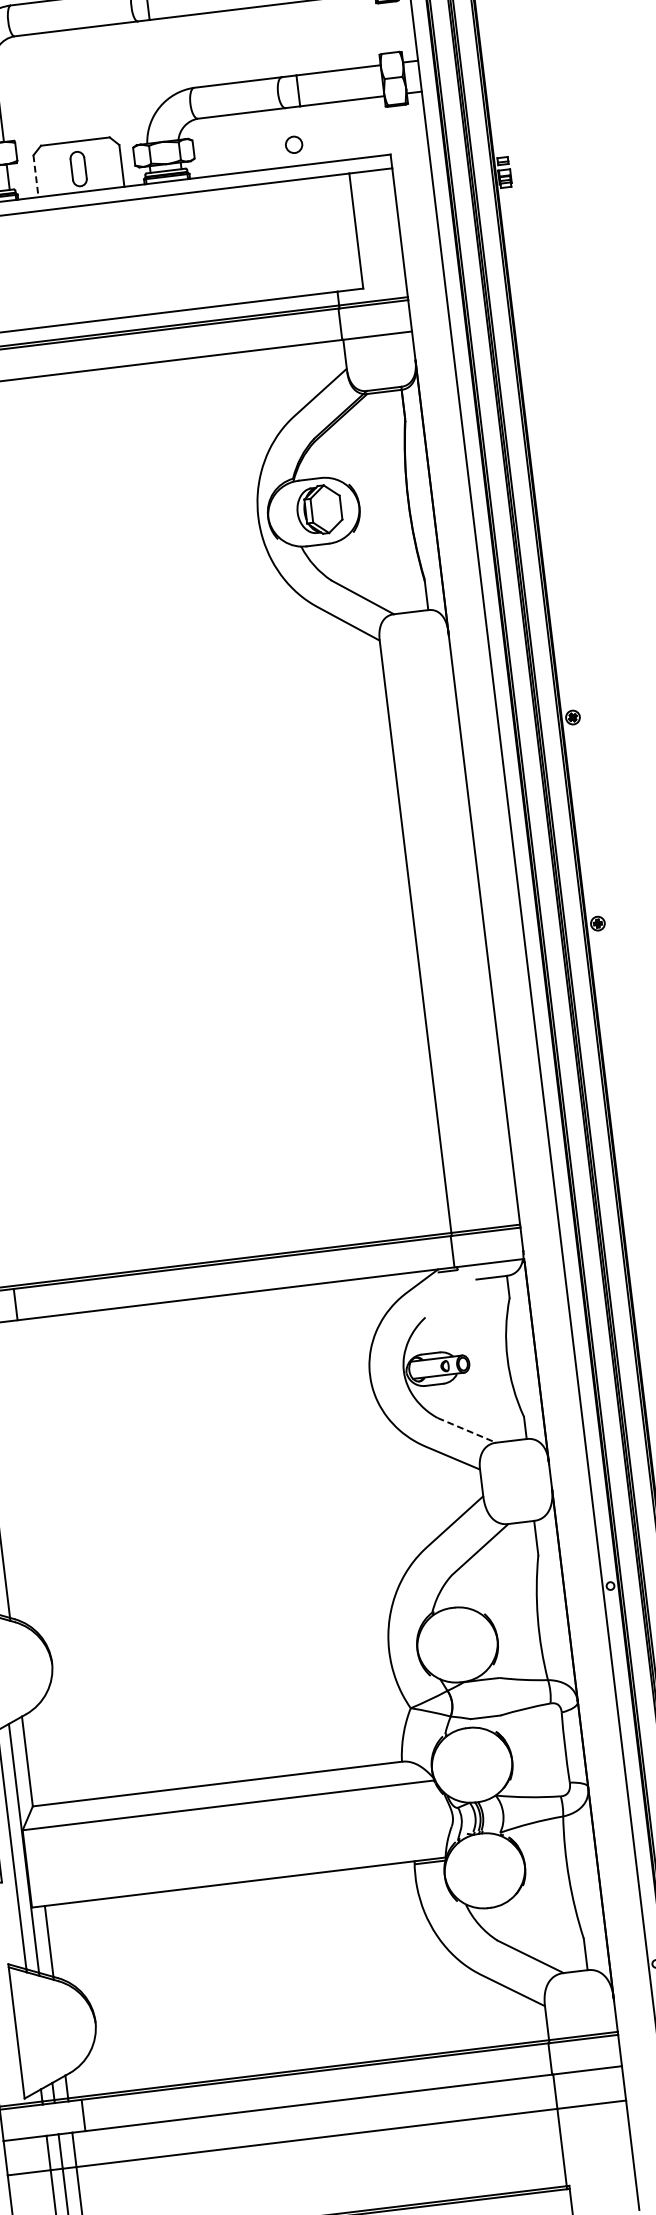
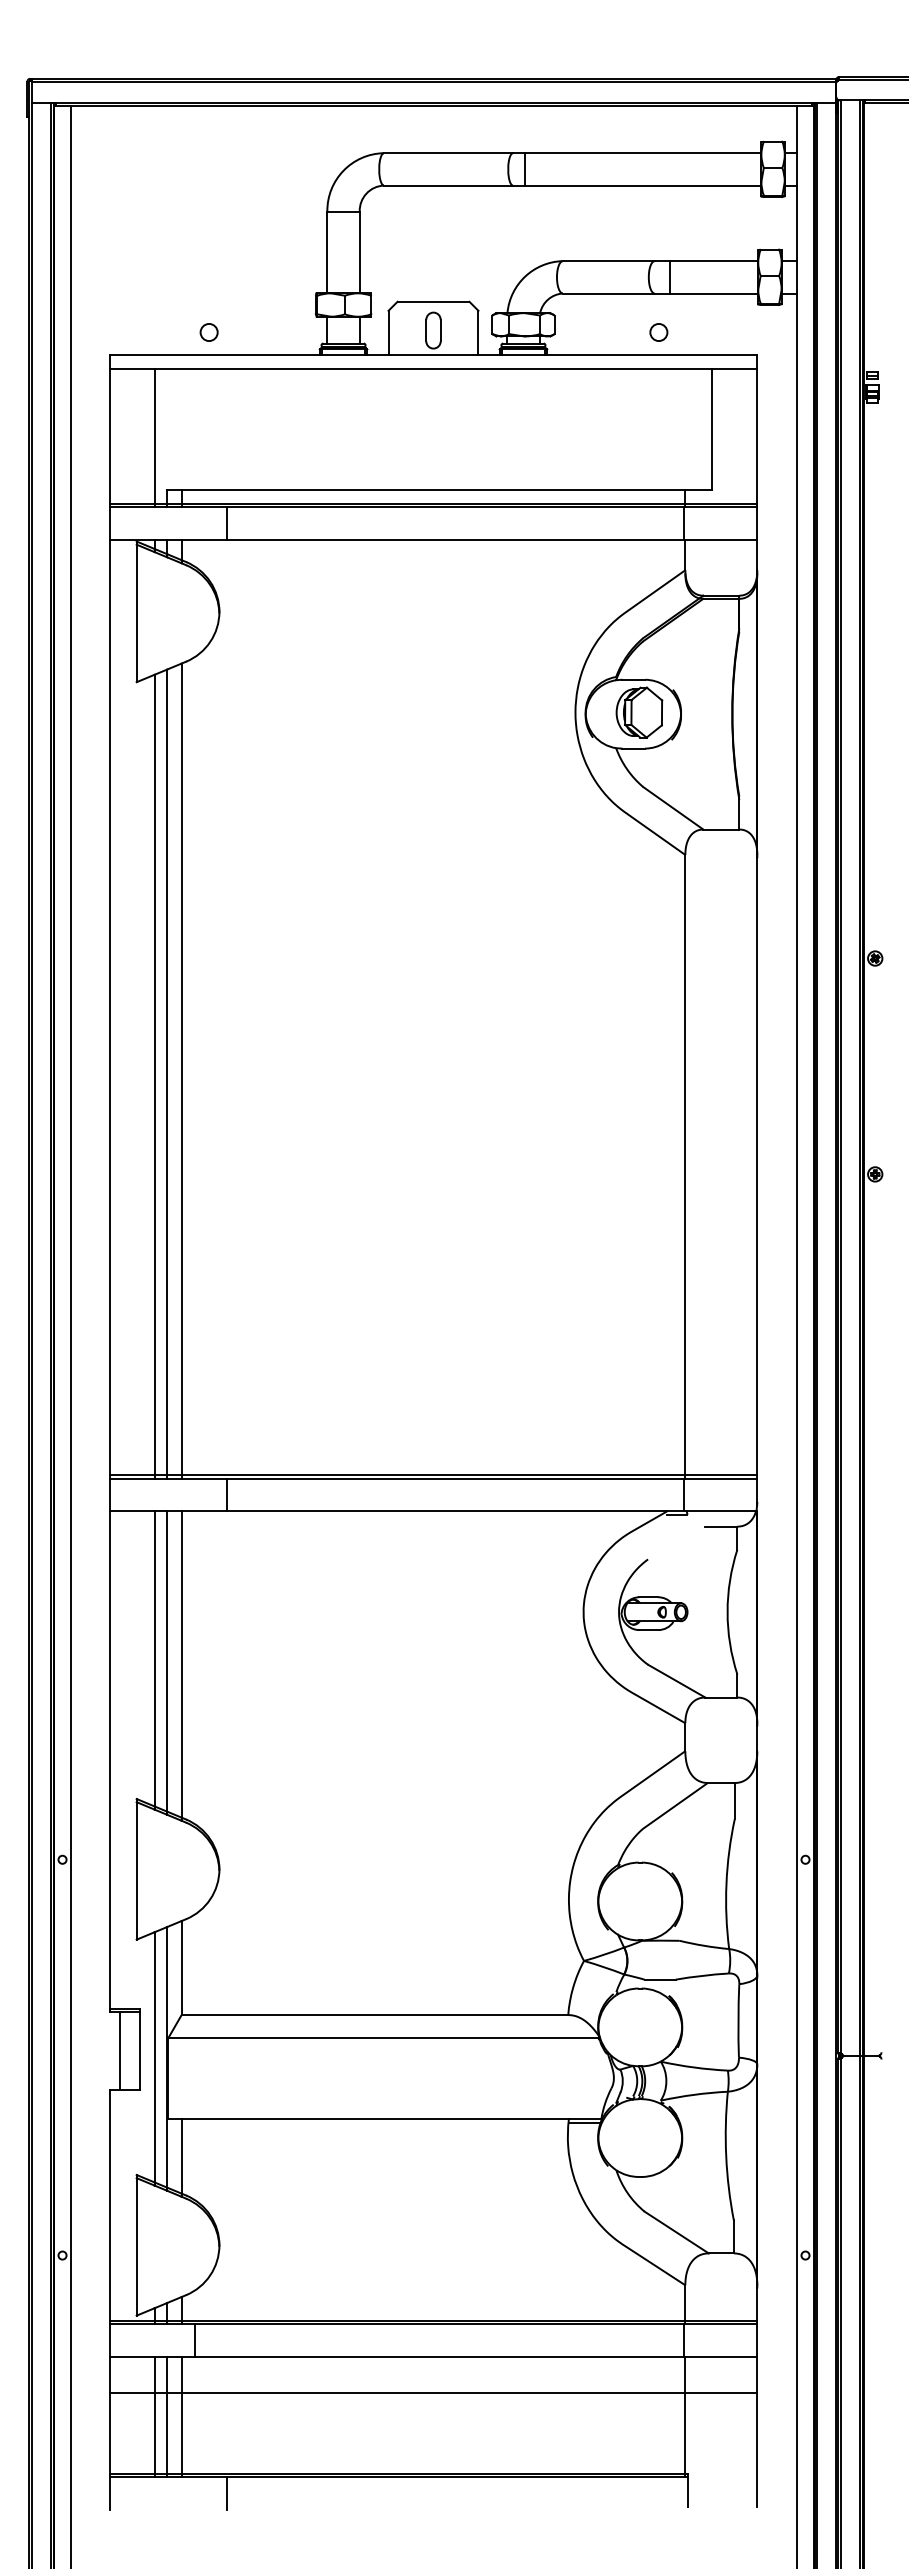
line: (35, 176) -> (388, 332), dashed -> solid
line: (466, 1430) -> (676, 1681), dashed -> solid

